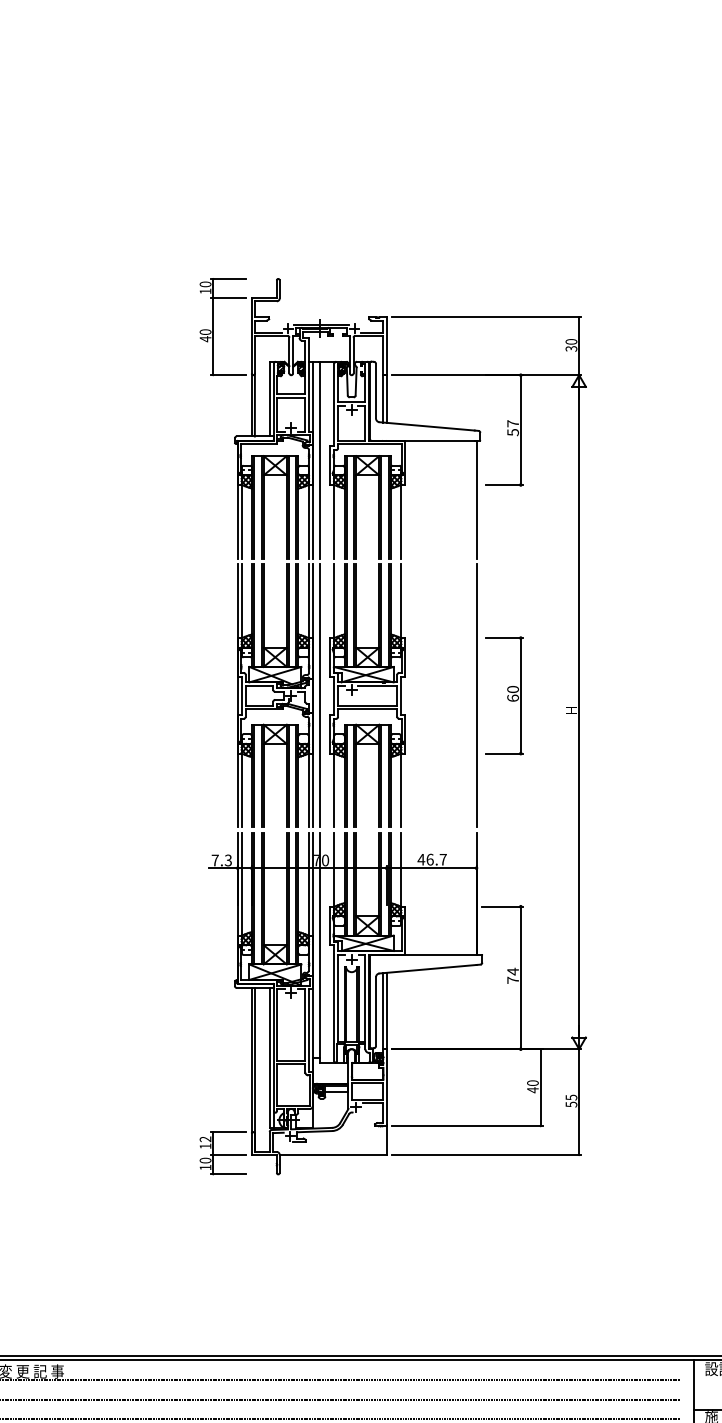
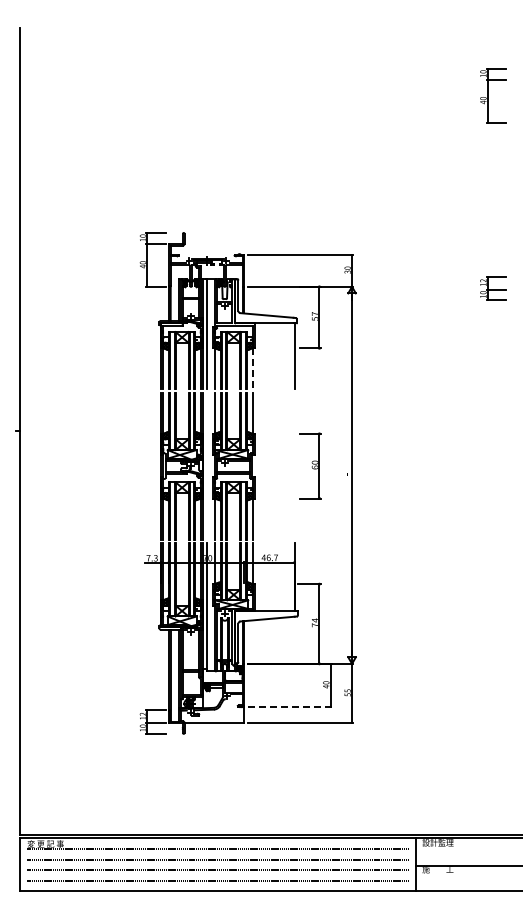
line: (401, 521) -> (252, 368), solid -> dashed
line: (318, 694) -> (206, 465), removed
line: (476, 694) -> (294, 465), removed
line: (469, 1125) -> (290, 706), solid -> dashed

